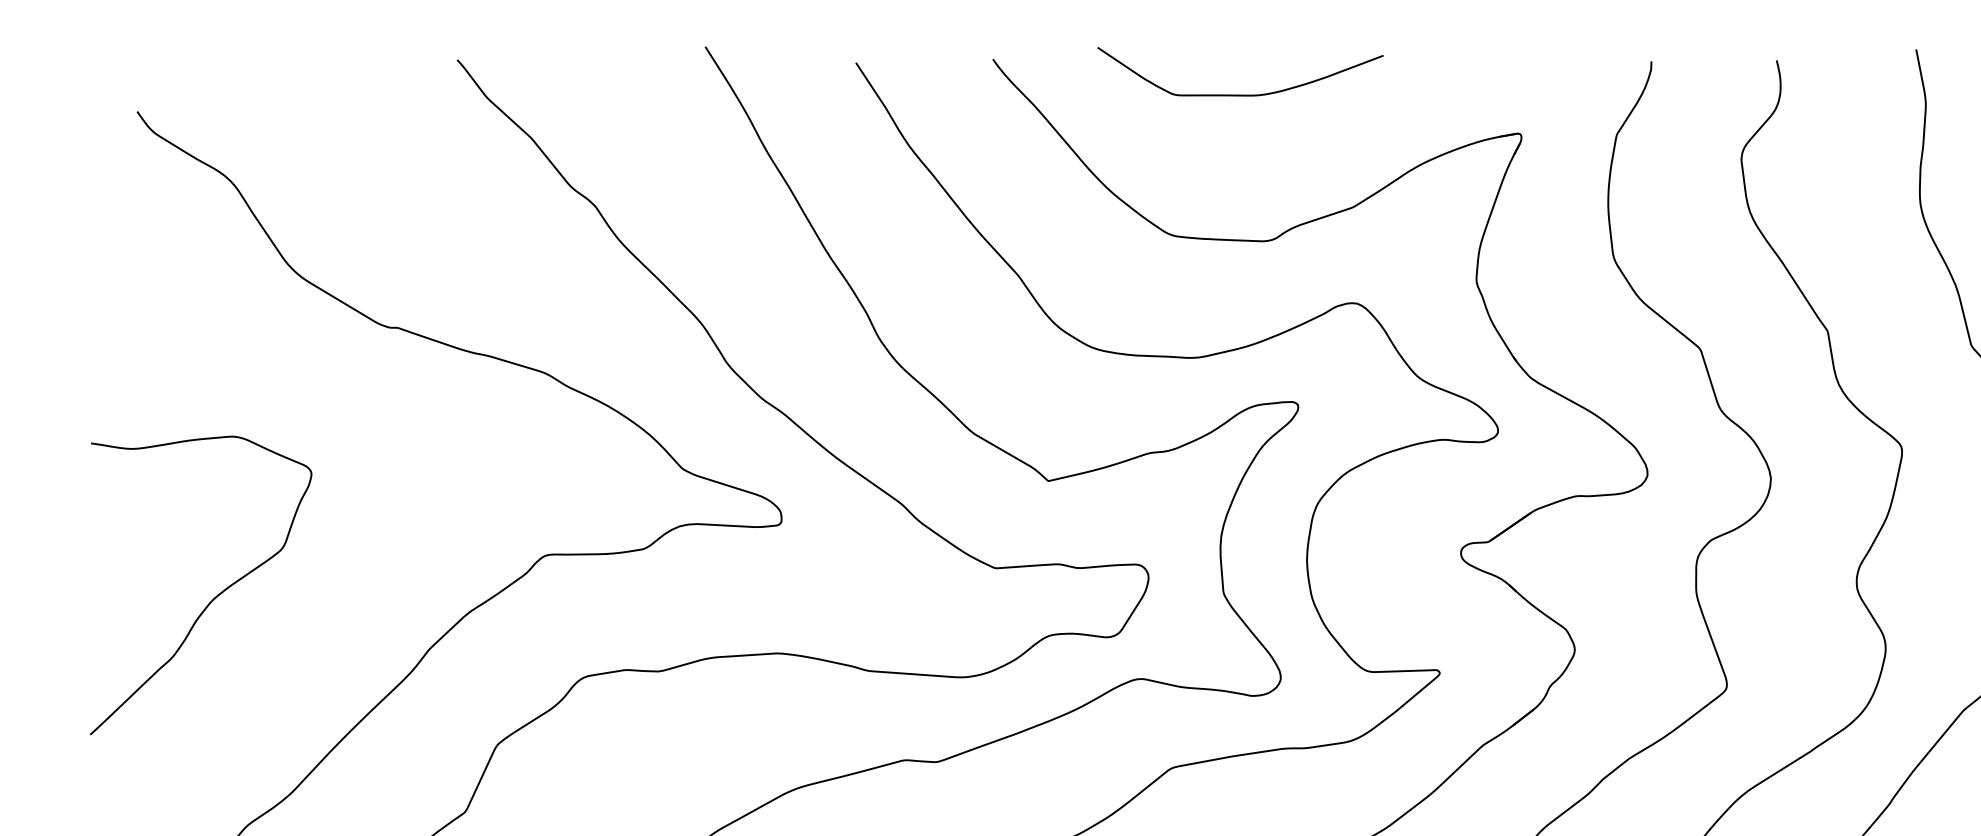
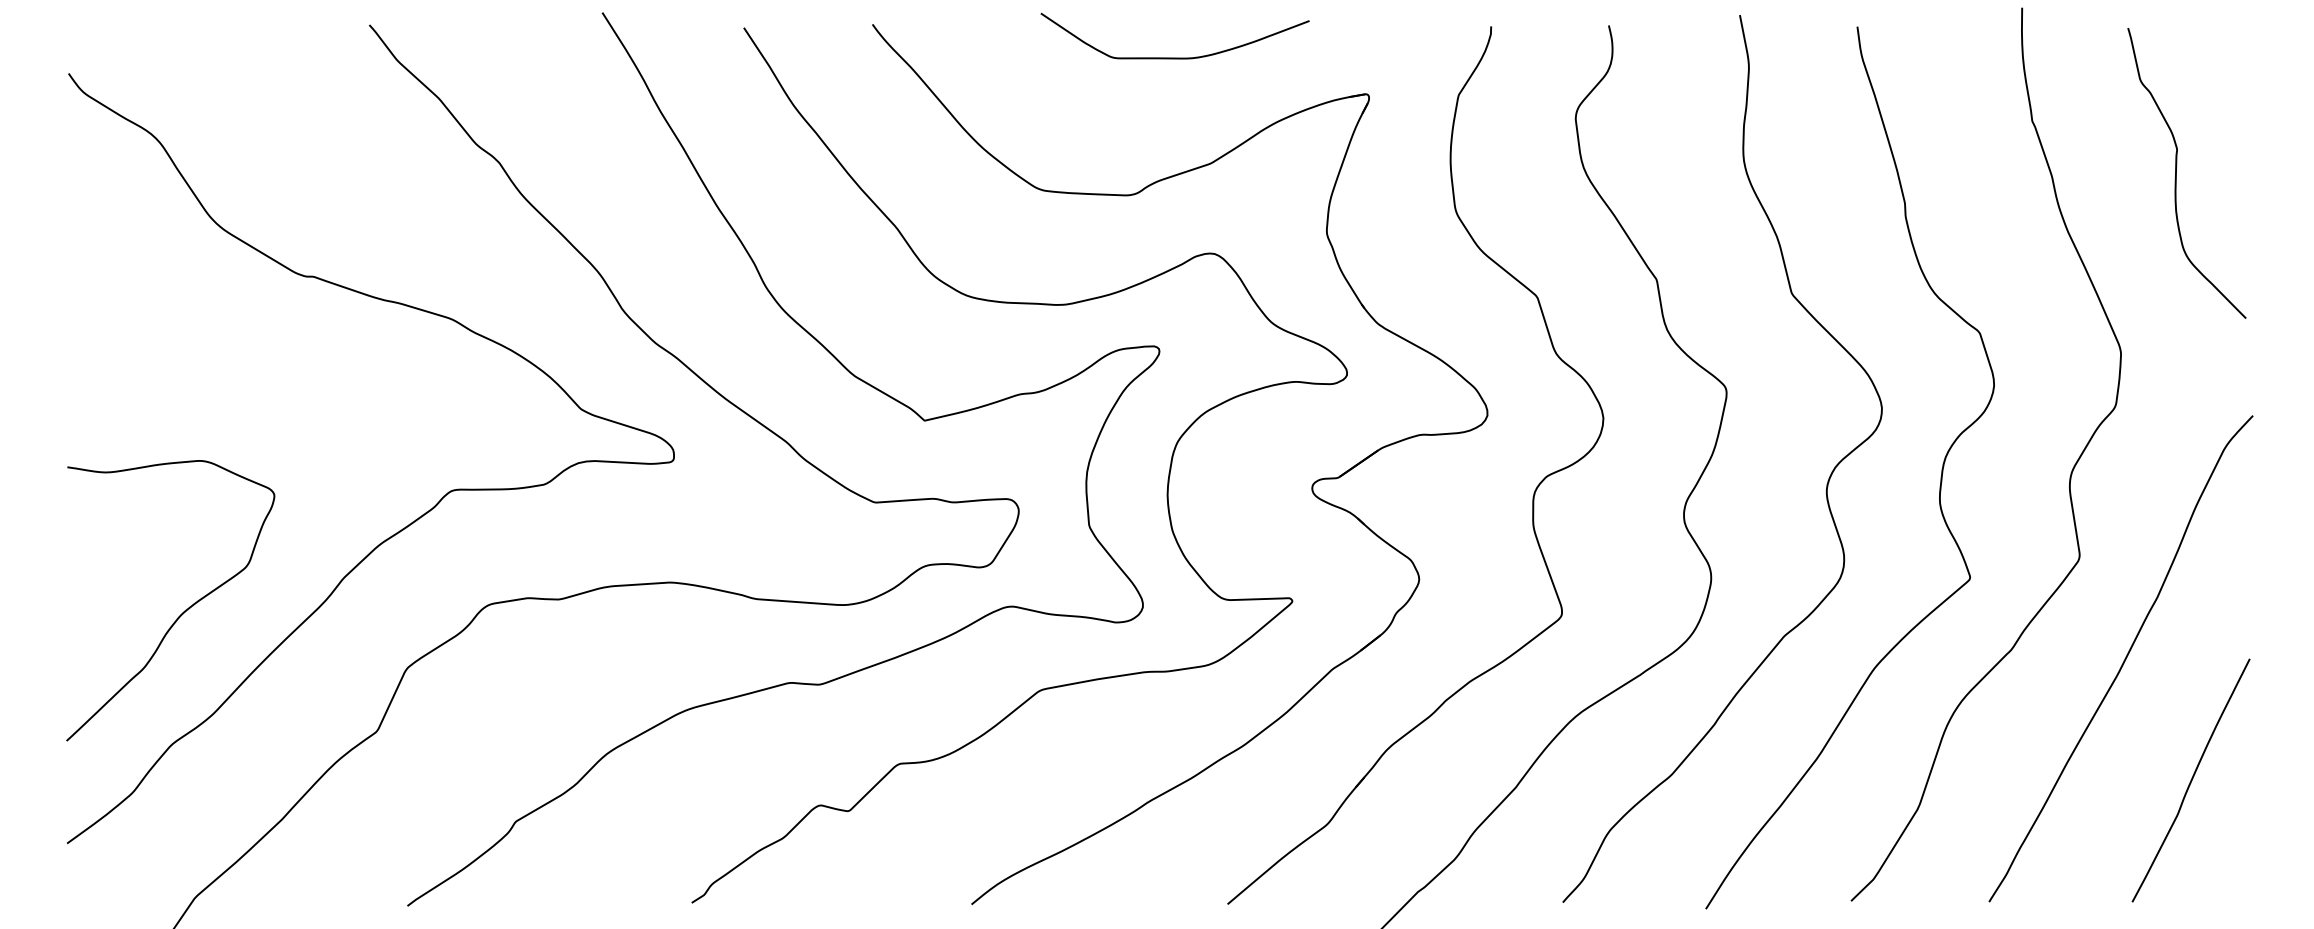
curve: (1239, 94) -> (1174, 57), moved
curve: (213, 598) -> (182, 612), moved

